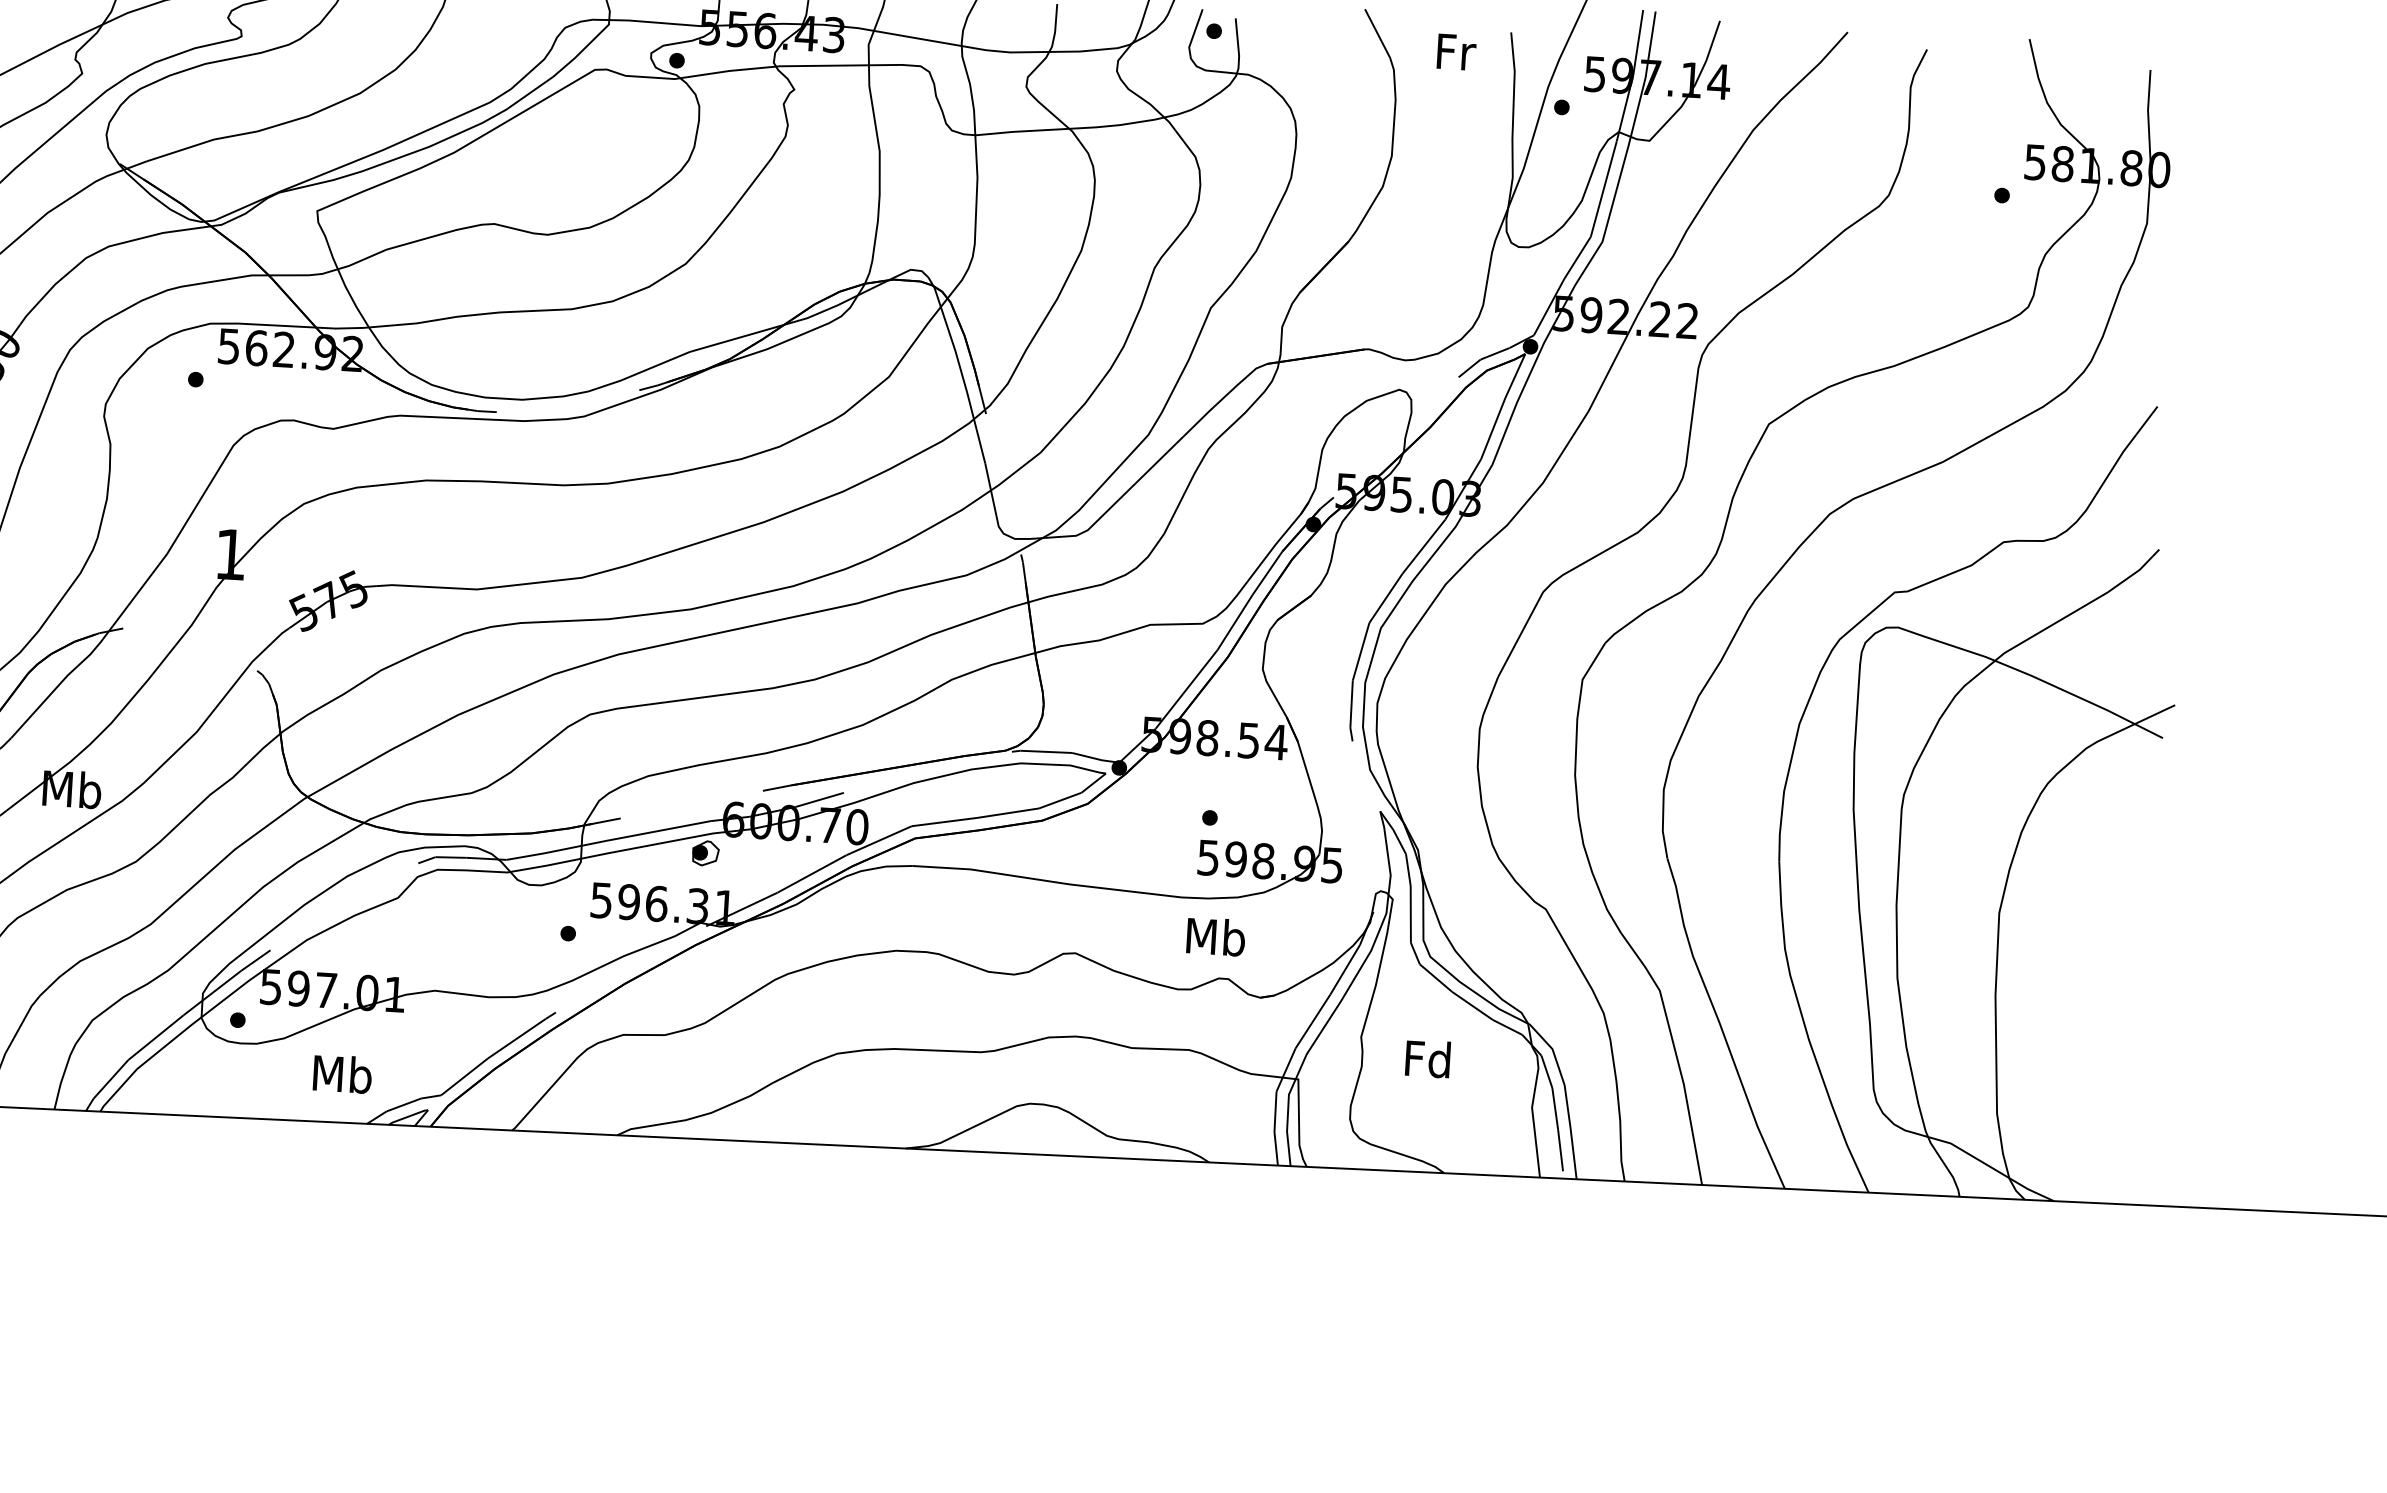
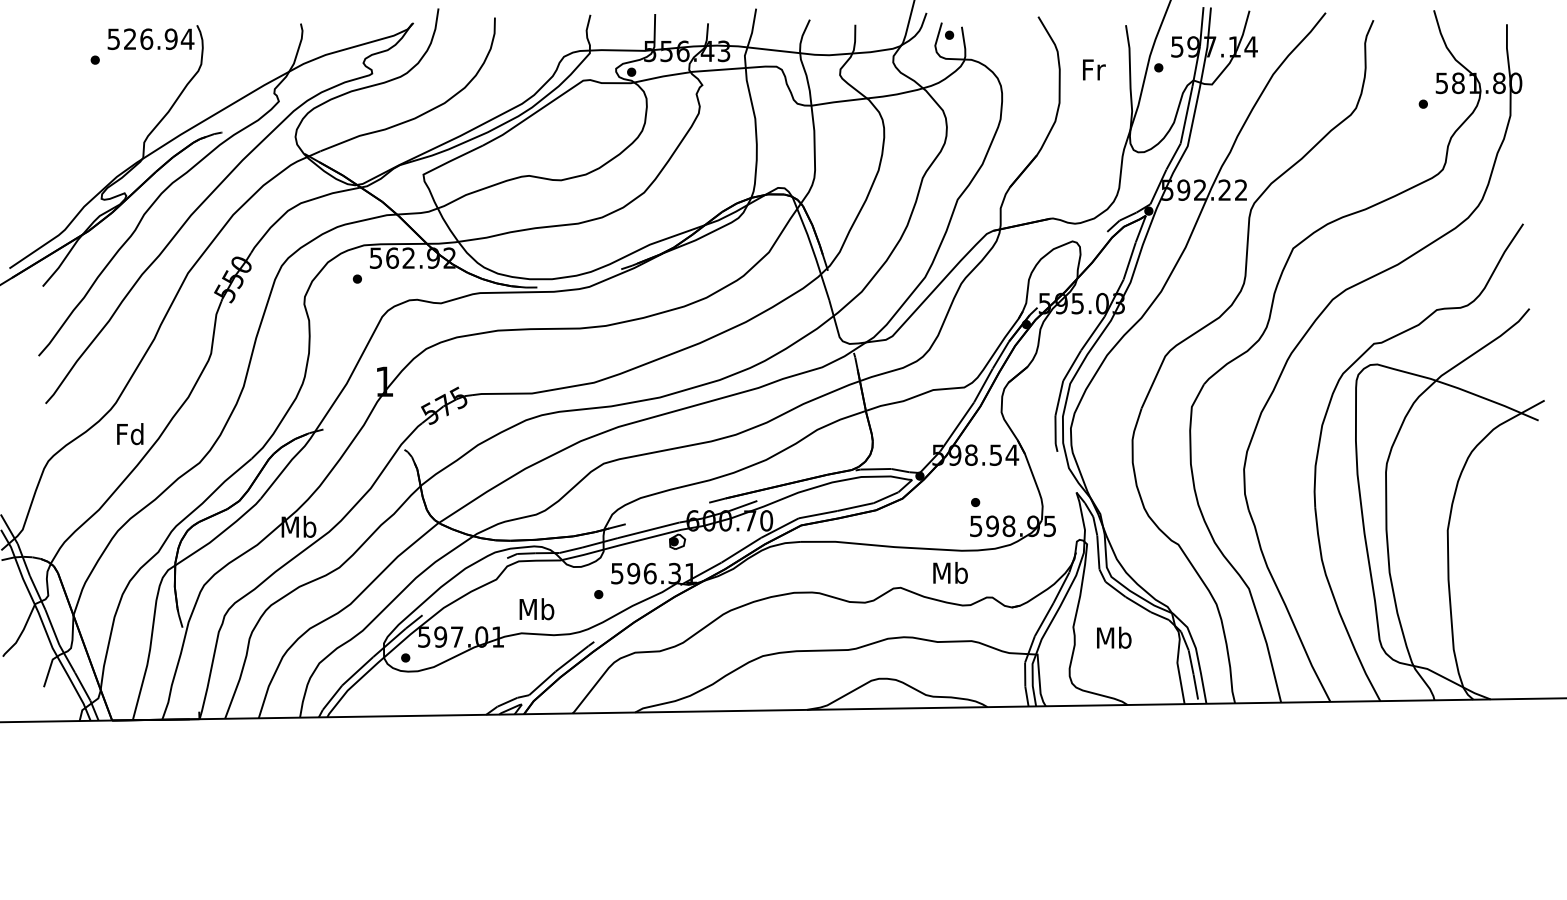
text: (1457, 51) -> (1094, 69), moved
text: (1216, 936) -> (950, 572), moved
text: (1429, 1058) -> (1114, 637), Fd -> Mb
text: (341, 1074) -> (536, 609), moved

